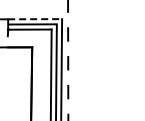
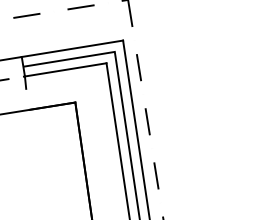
line: (35, 19) -> (73, 49), dashed -> solid

